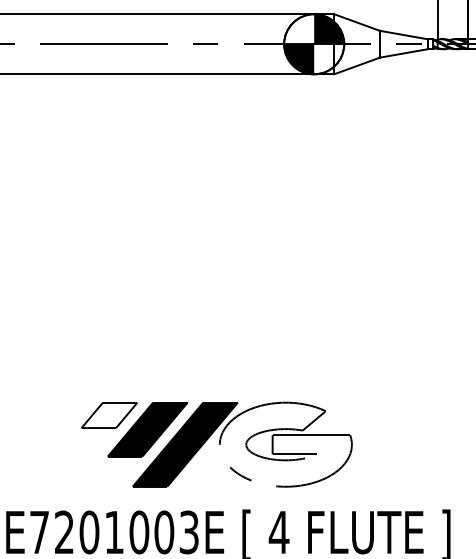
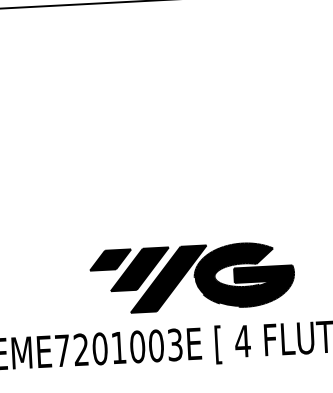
fill: (109, 415) -> (110, 260), added
fill: (285, 444) -> (244, 275), added

